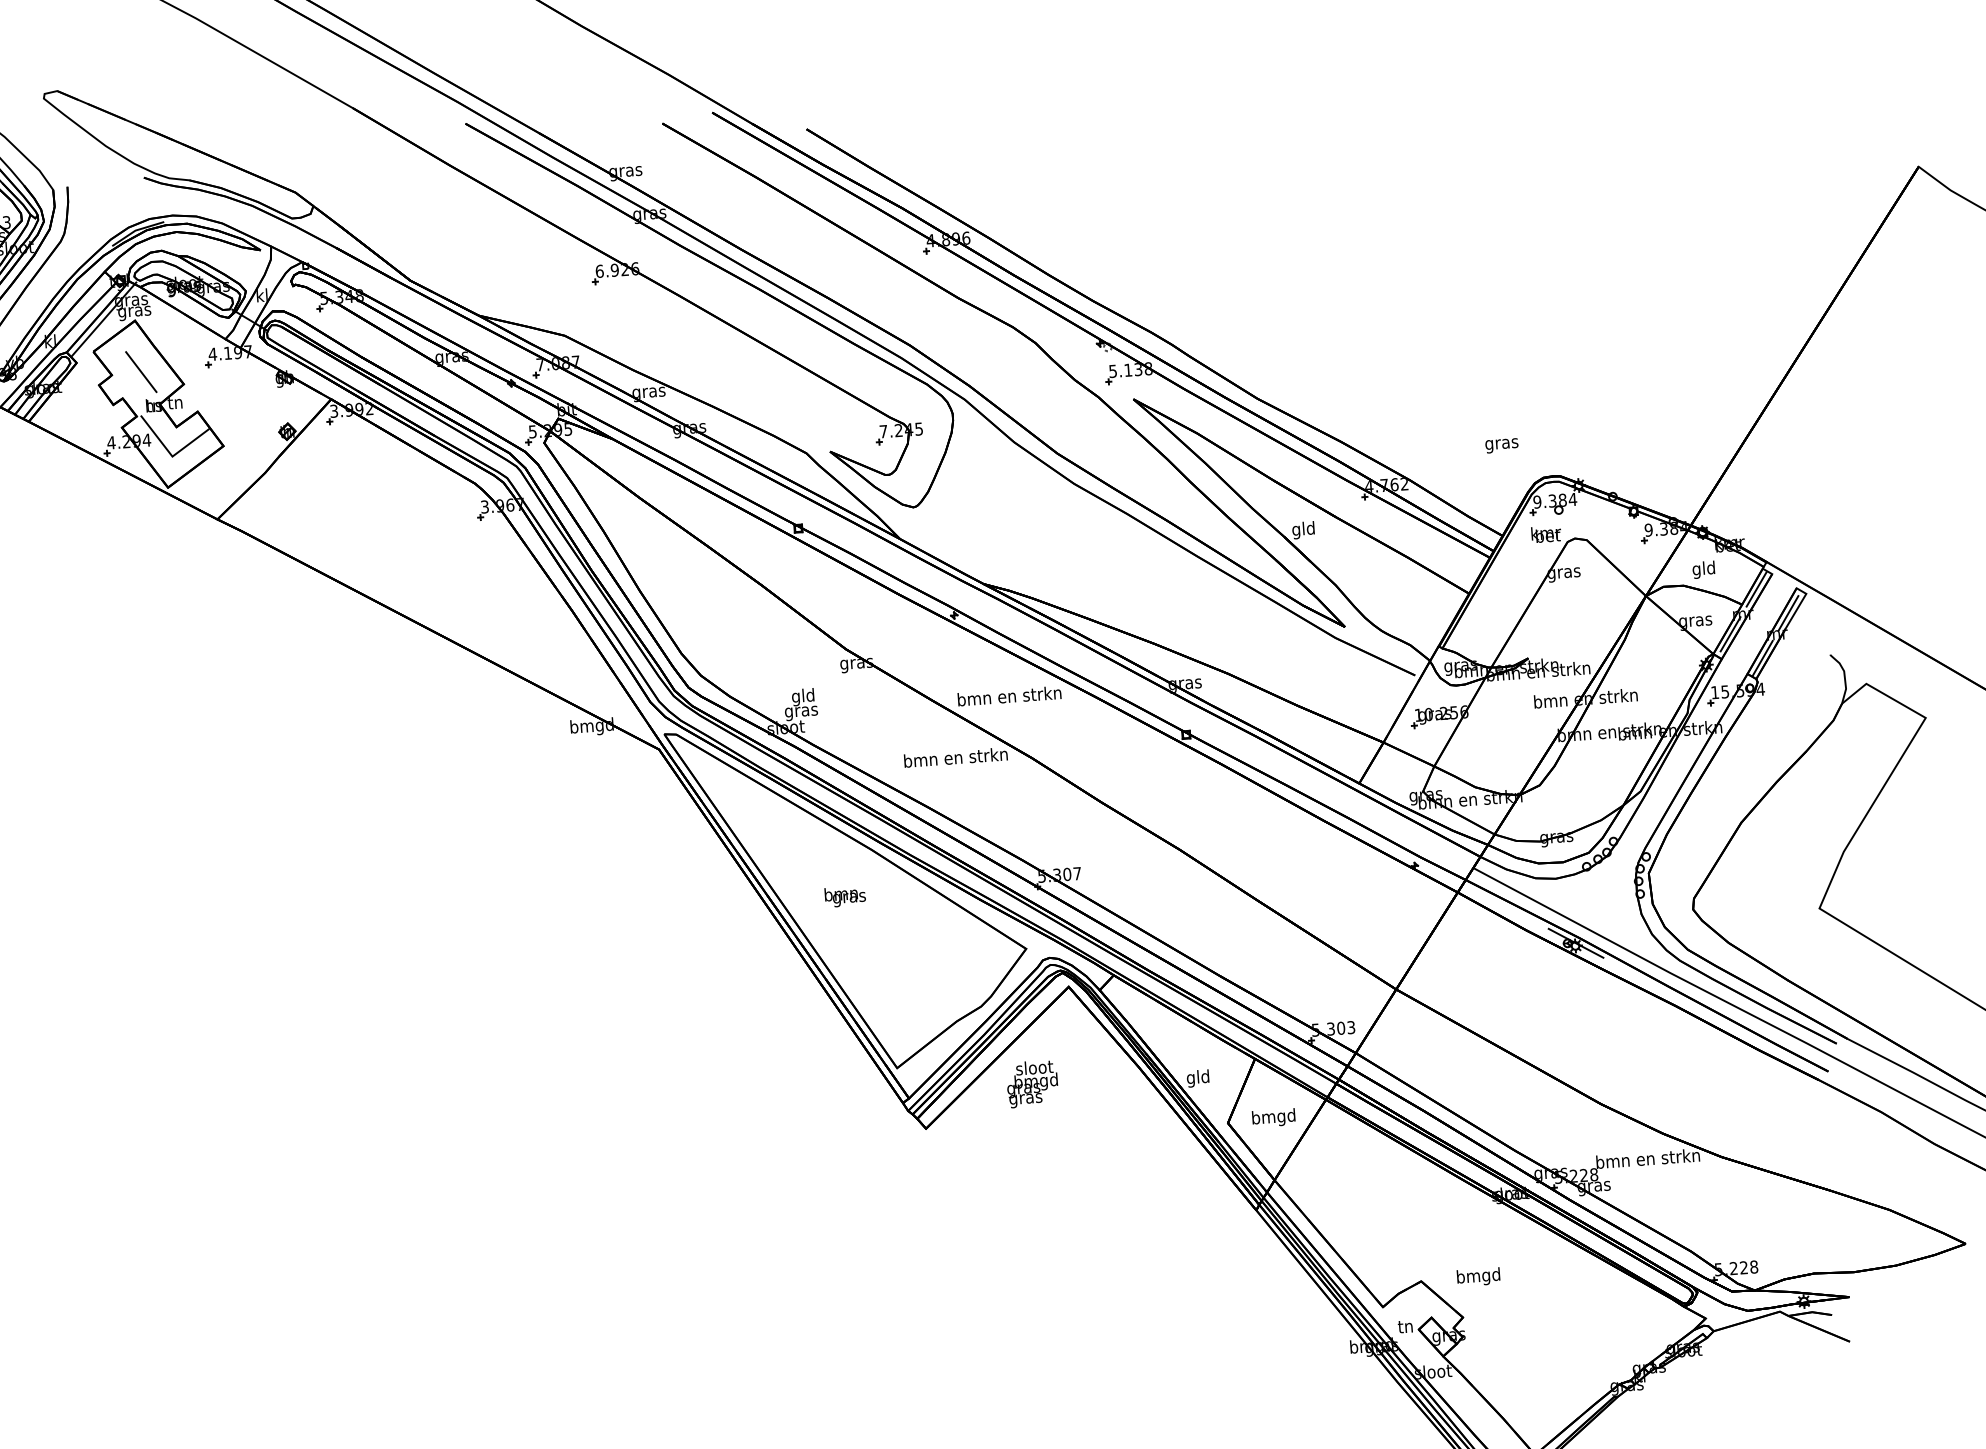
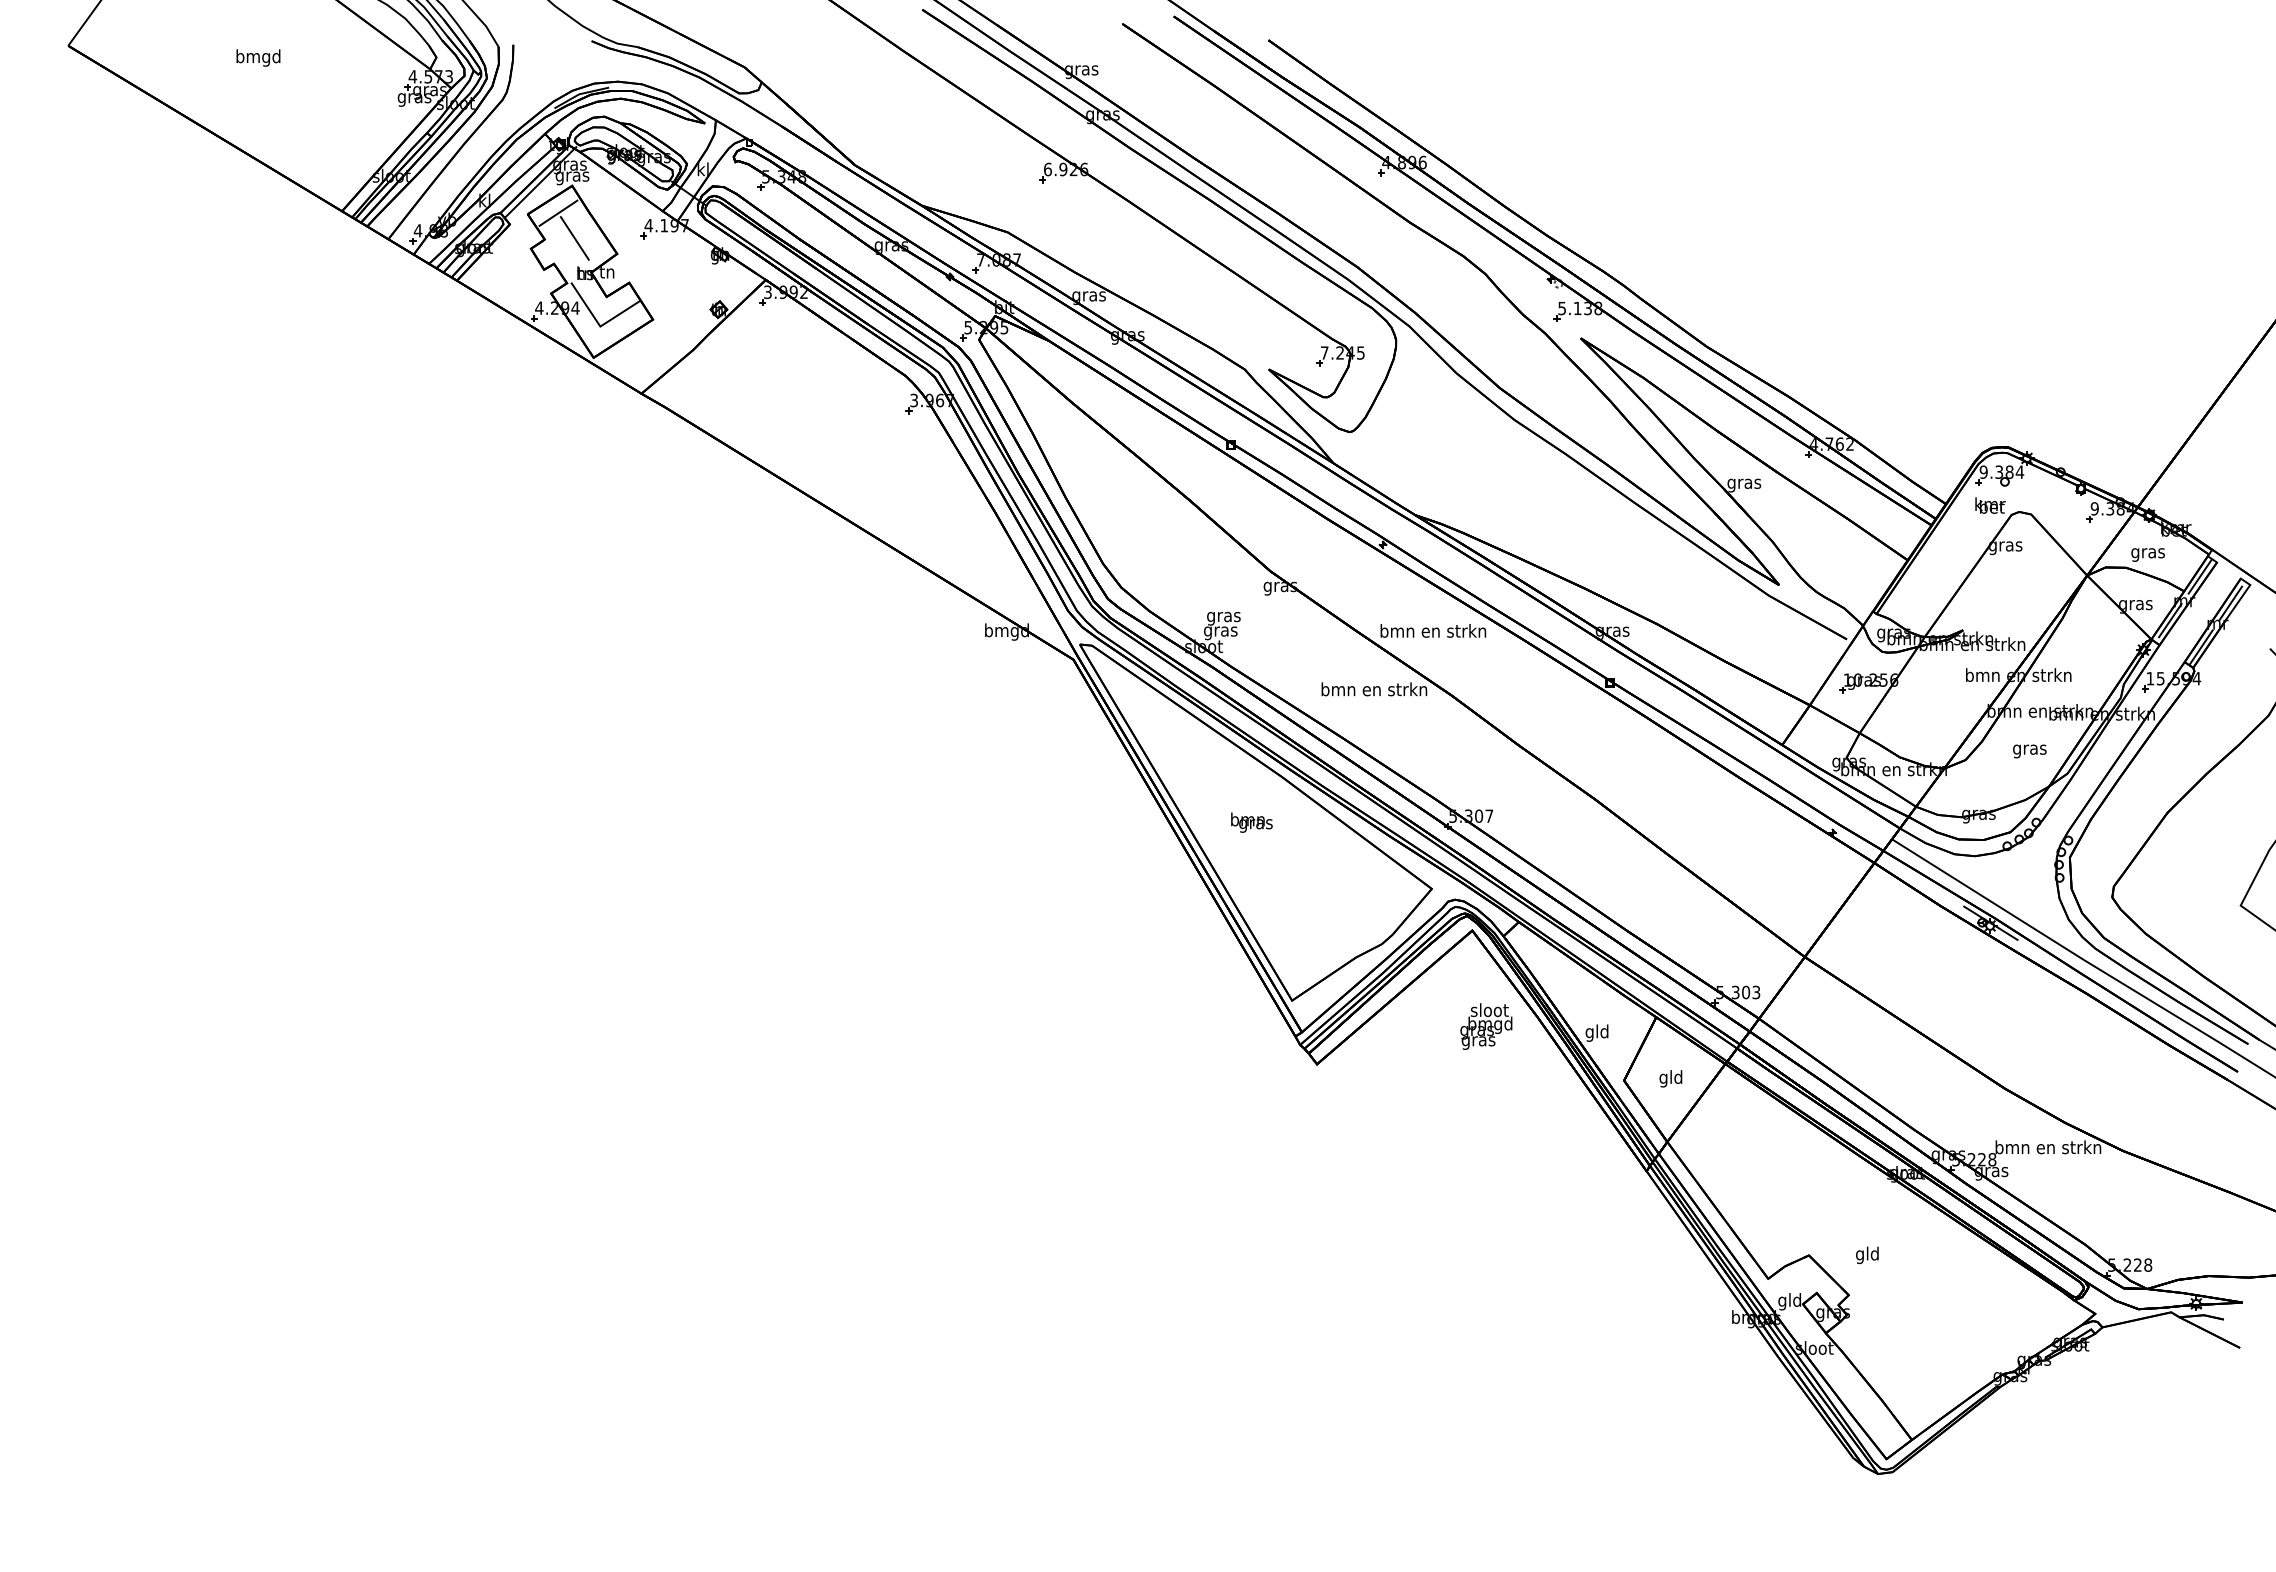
line: (123, 347) -> (558, 212), added
text: (1501, 445) -> (2029, 751), moved
text: (1303, 529) -> (1744, 483), gld -> gras
text: (1703, 569) -> (2147, 552), gld -> gras
text: (803, 696) -> (1223, 616), gld -> gras
text: (1032, 1083) -> (1486, 1026), moved
text: (1273, 1117) -> (1670, 1078), bmgd -> gld
text: (1478, 1277) -> (1867, 1255), bmgd -> gld
text: (1405, 1327) -> (1789, 1301), tn -> gld

